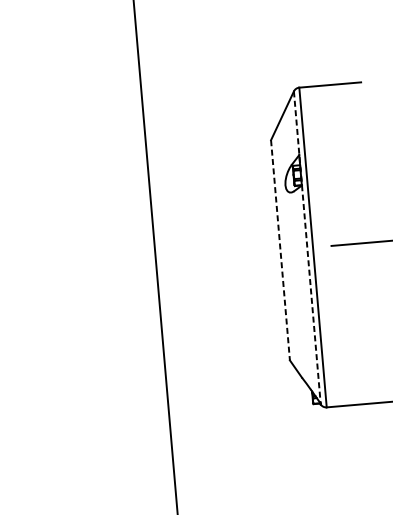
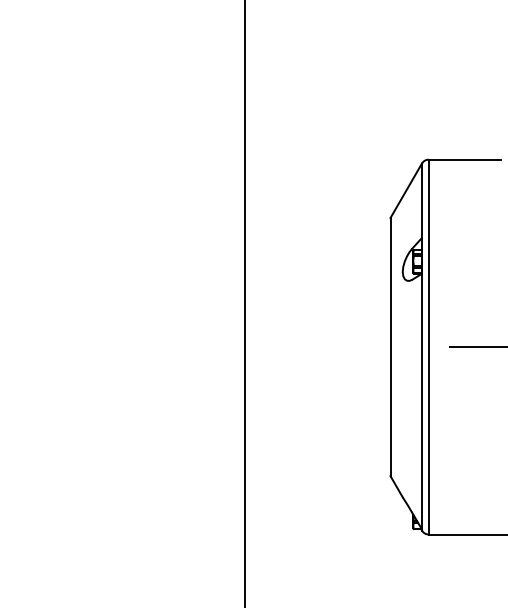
line: (306, 248) -> (421, 347), dashed -> solid
line: (280, 250) -> (390, 347), dashed -> solid

